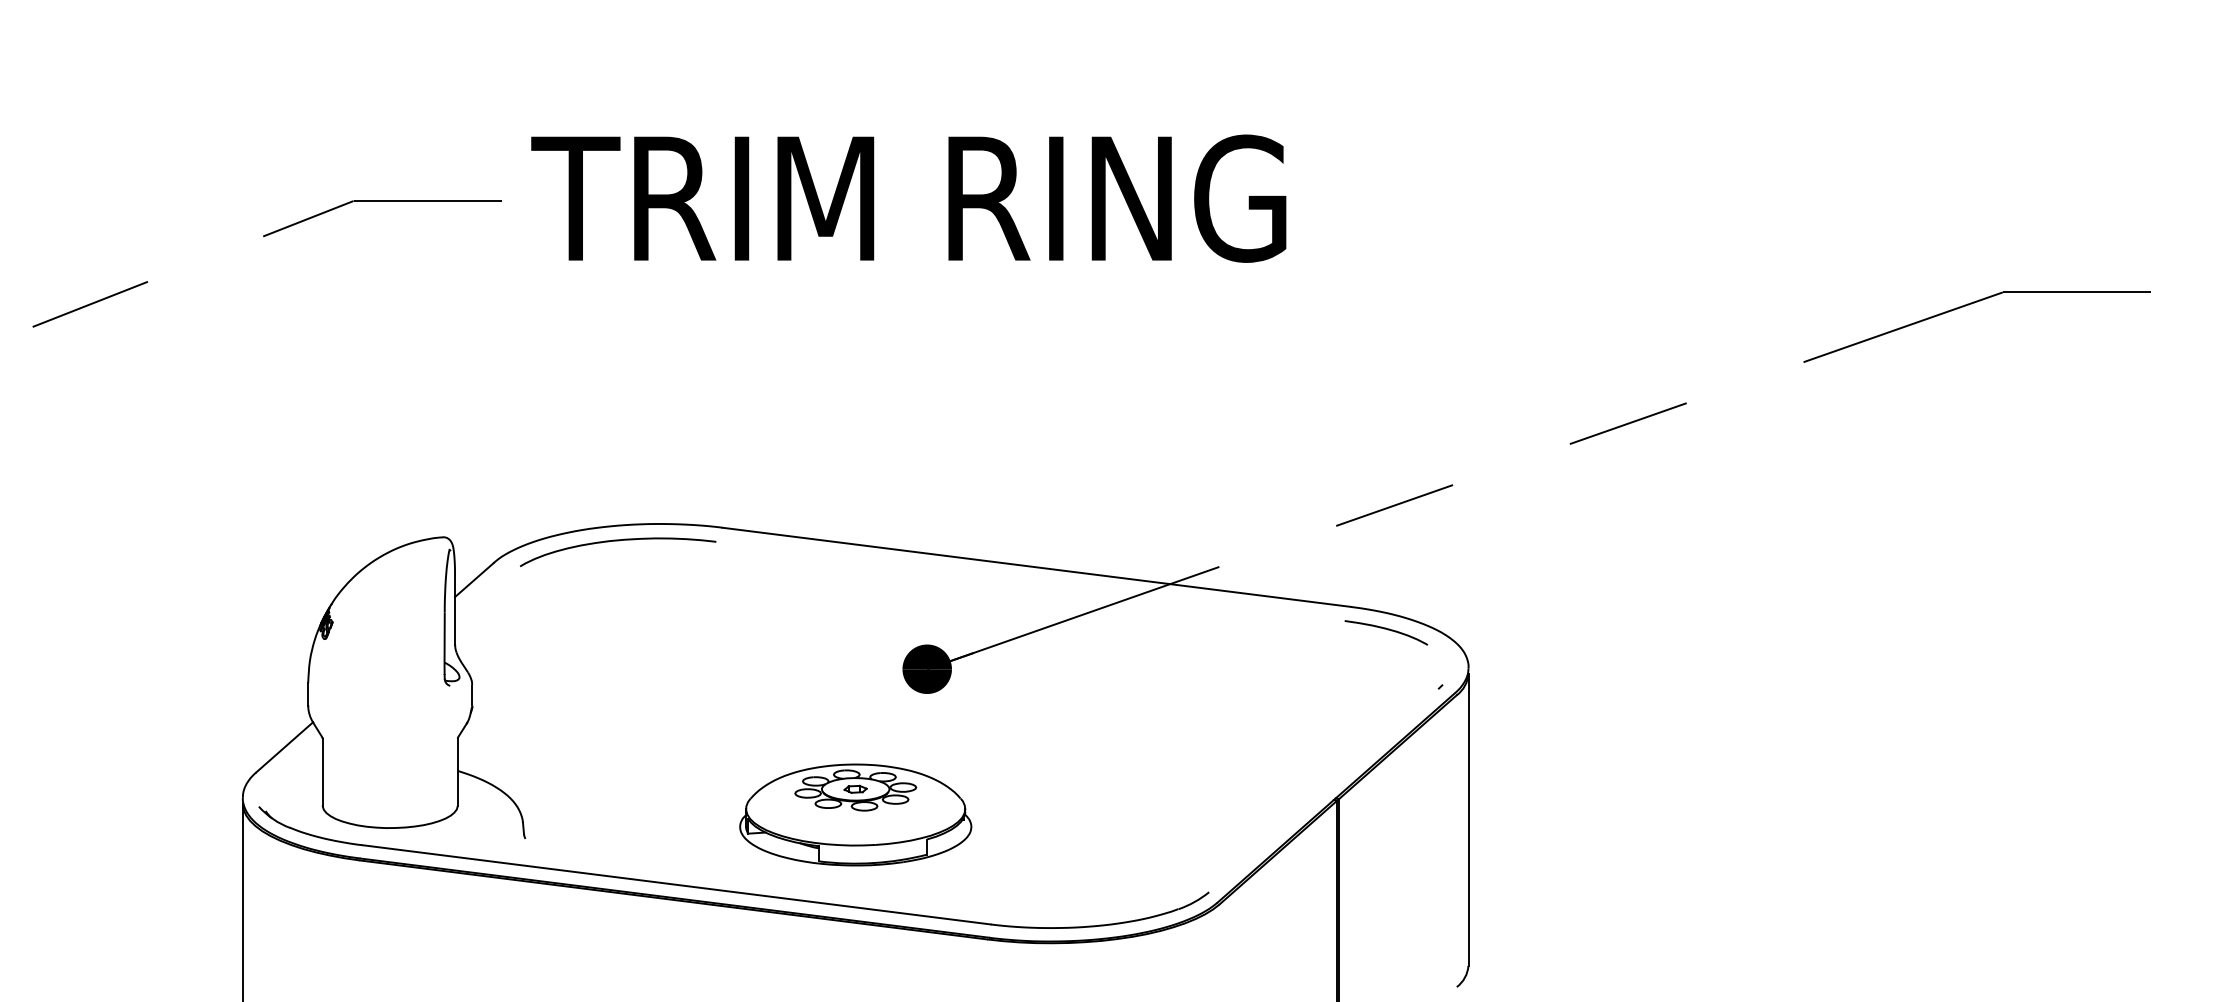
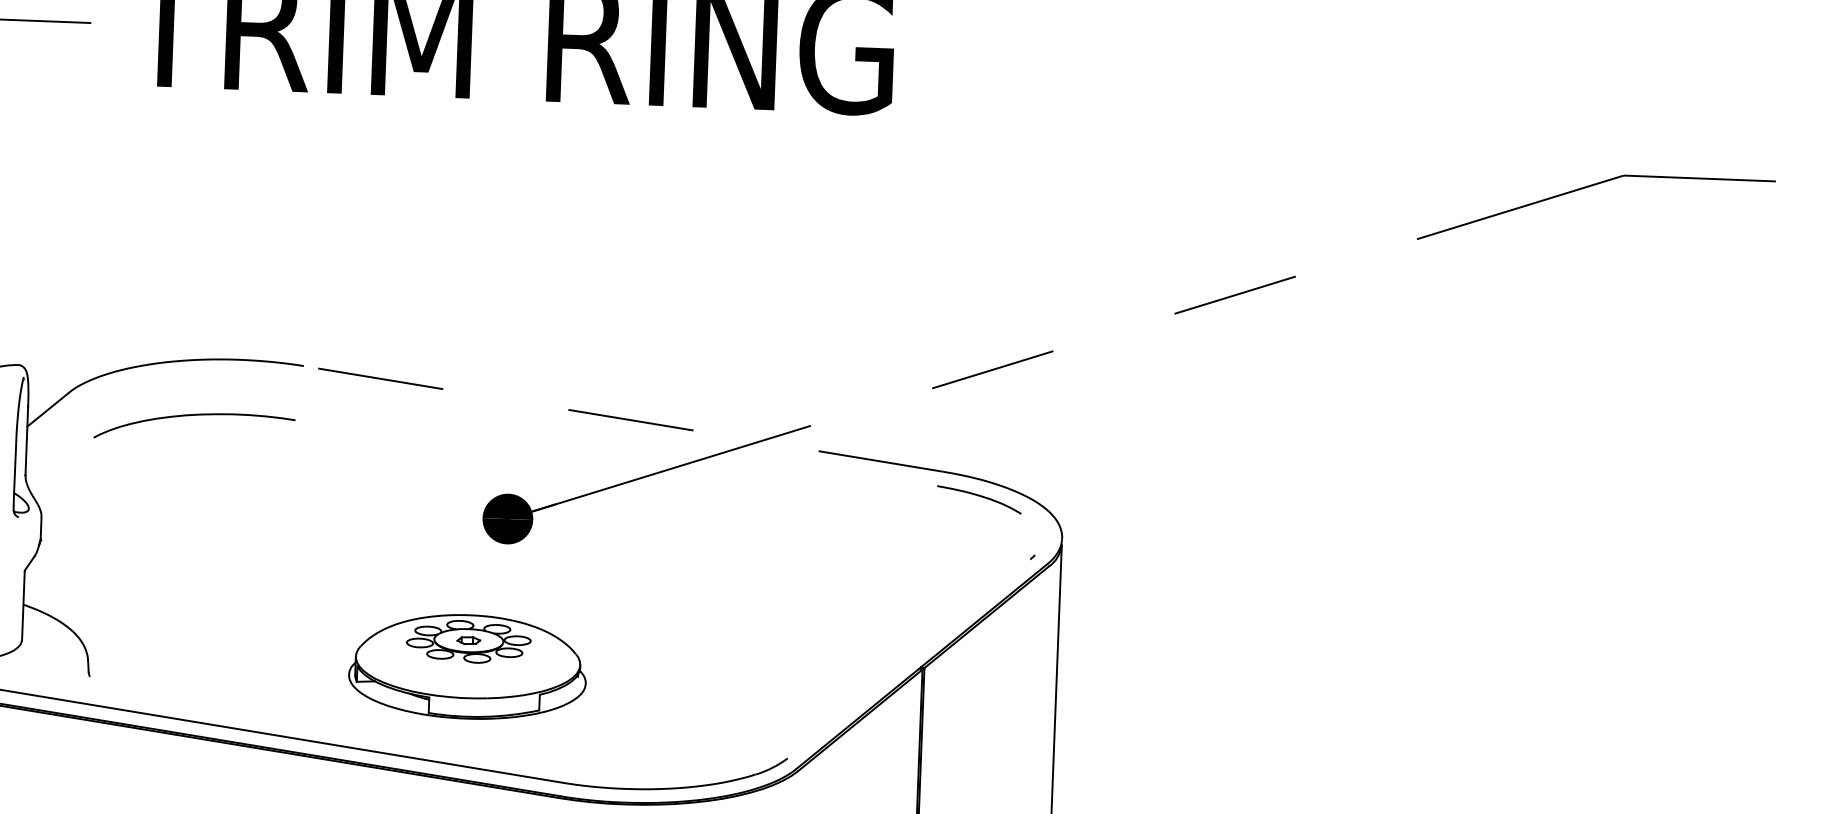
curve: (618, 541) -> (195, 416), moved
line: (1036, 567) -> (623, 419), solid -> dashed
part: (855, 814) -> (467, 666), moved

